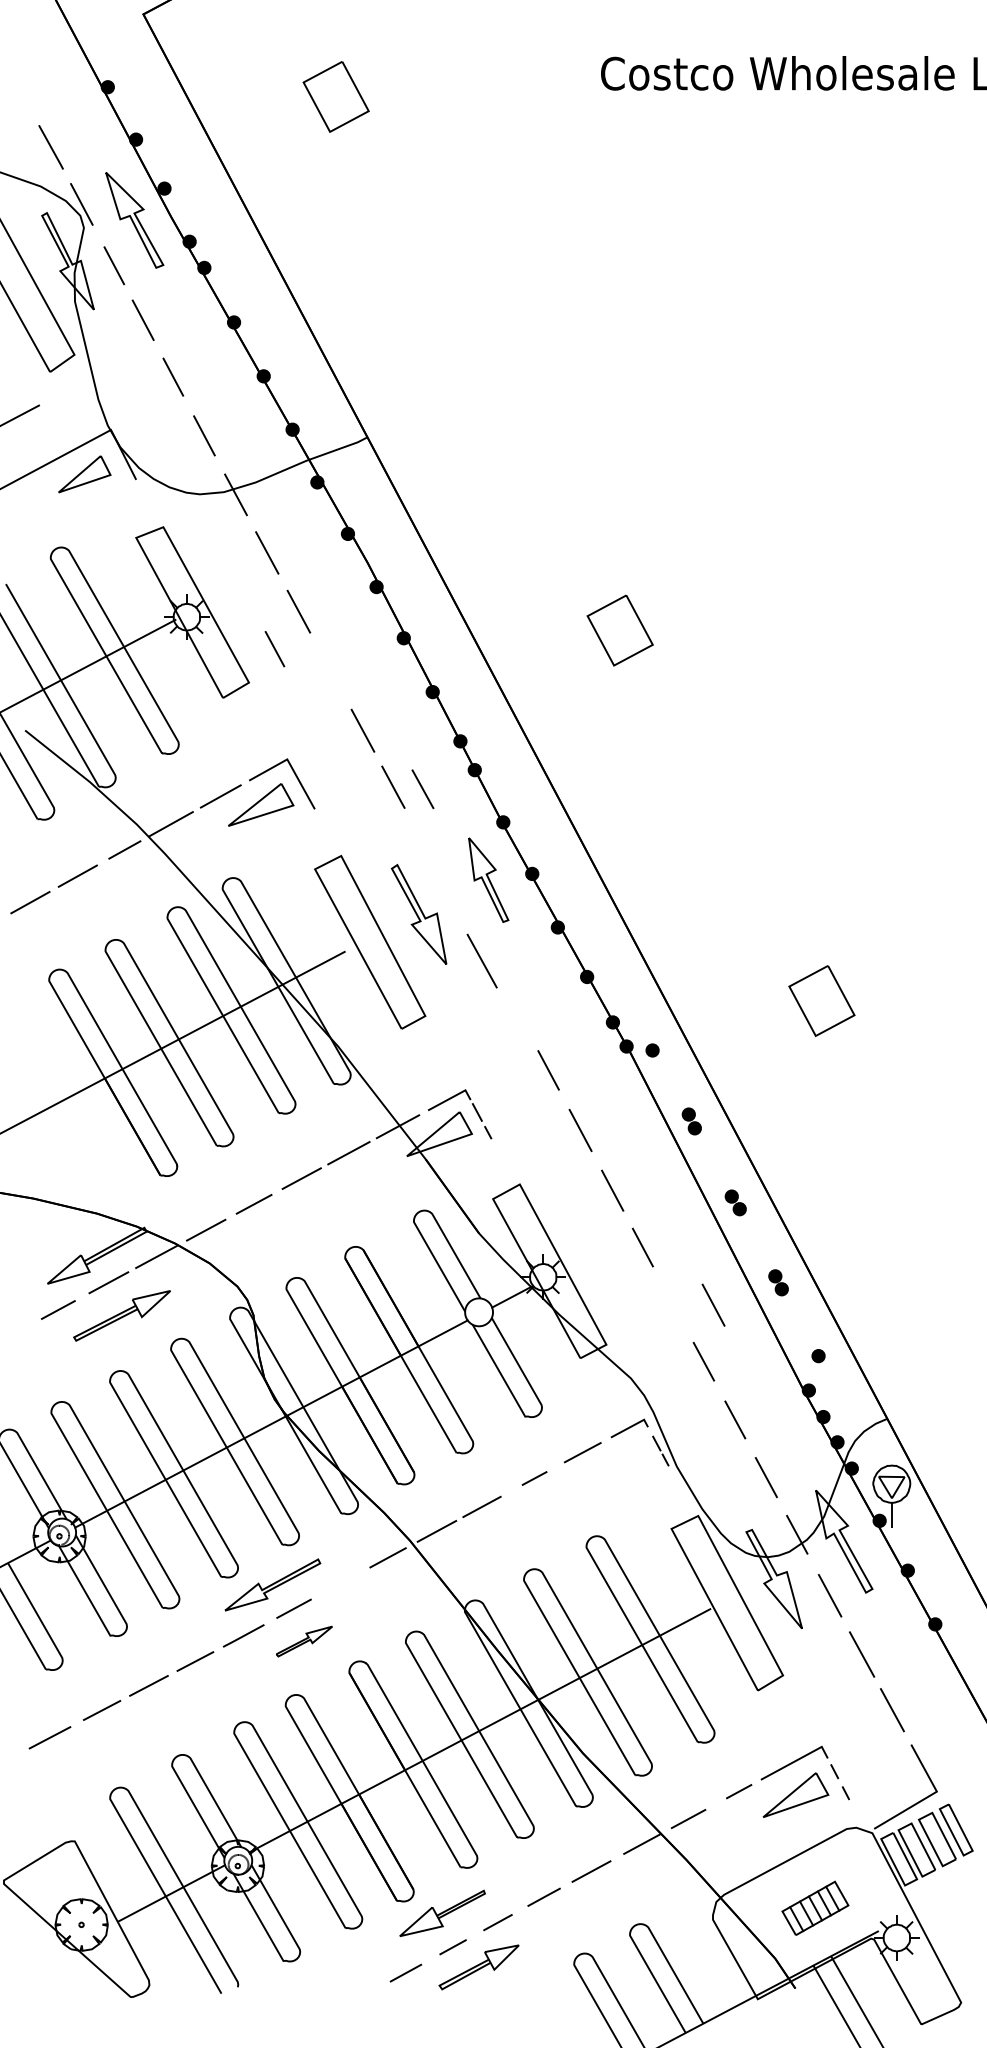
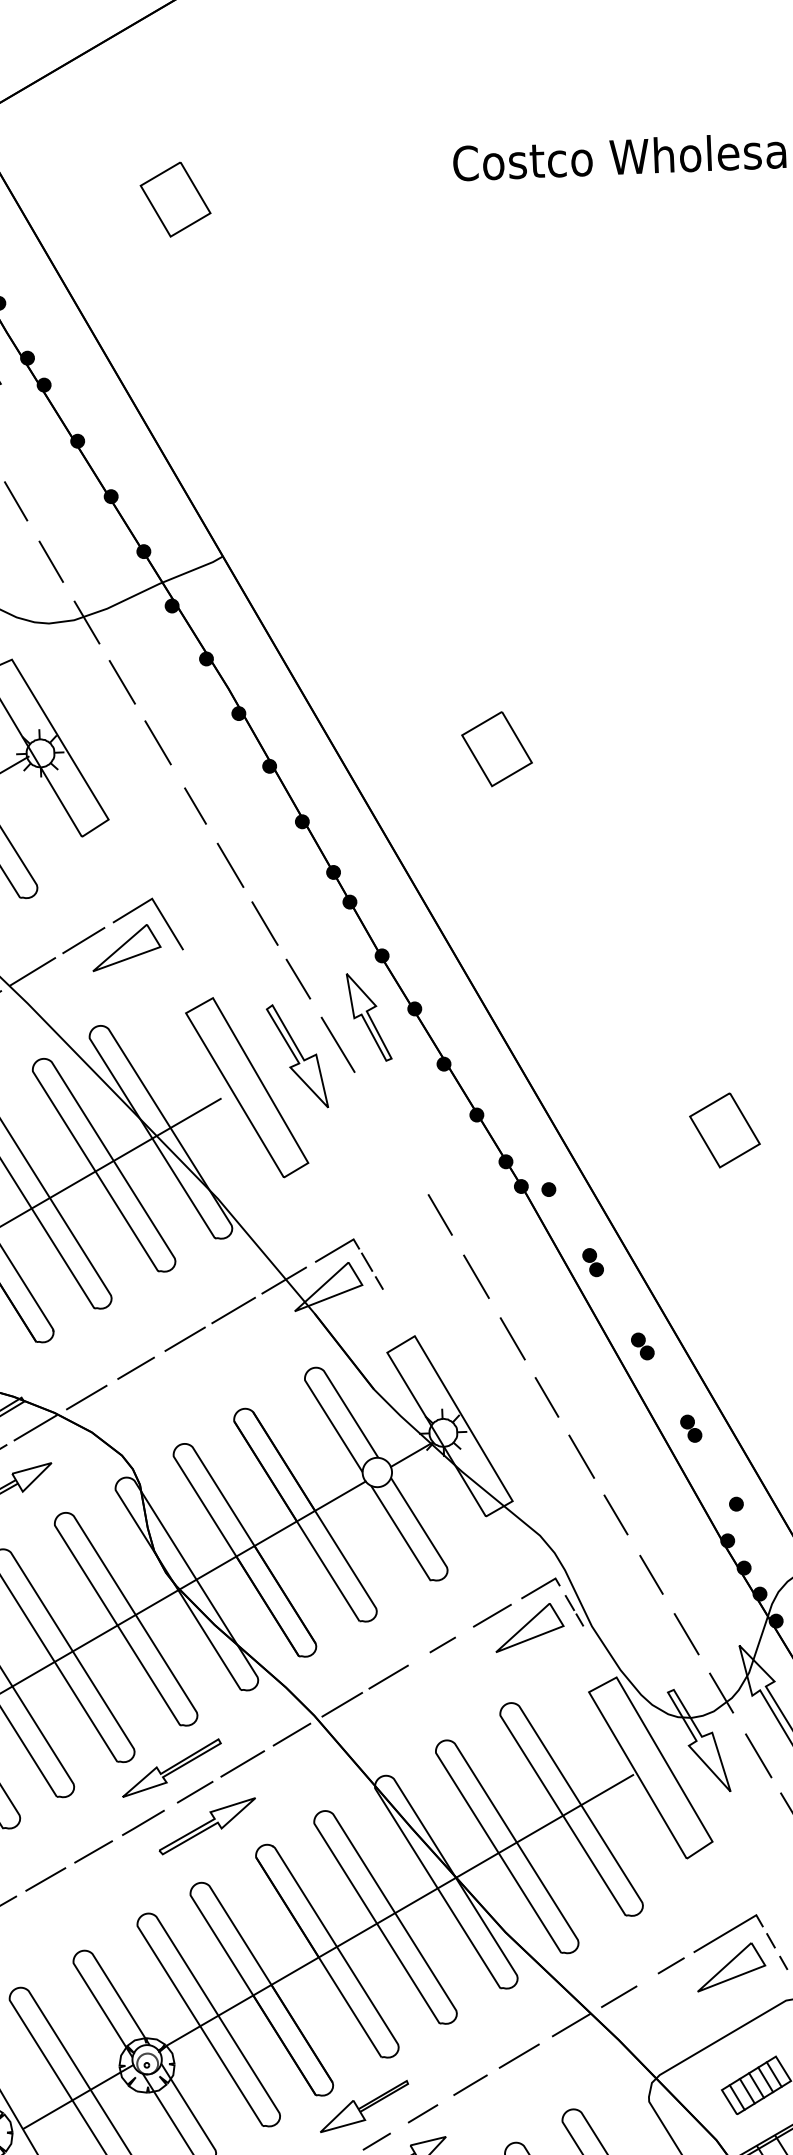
line: (274, 649) -> (195, 806), moved
line: (422, 788) -> (297, 978), moved
line: (481, 960) -> (337, 1044), moved
line: (713, 1304) -> (581, 1456), moved
part: (617, 1465) -> (529, 1627), added
line: (339, 1583) -> (241, 1763), added
part: (304, 1641) -> (207, 1826), size x1.67

